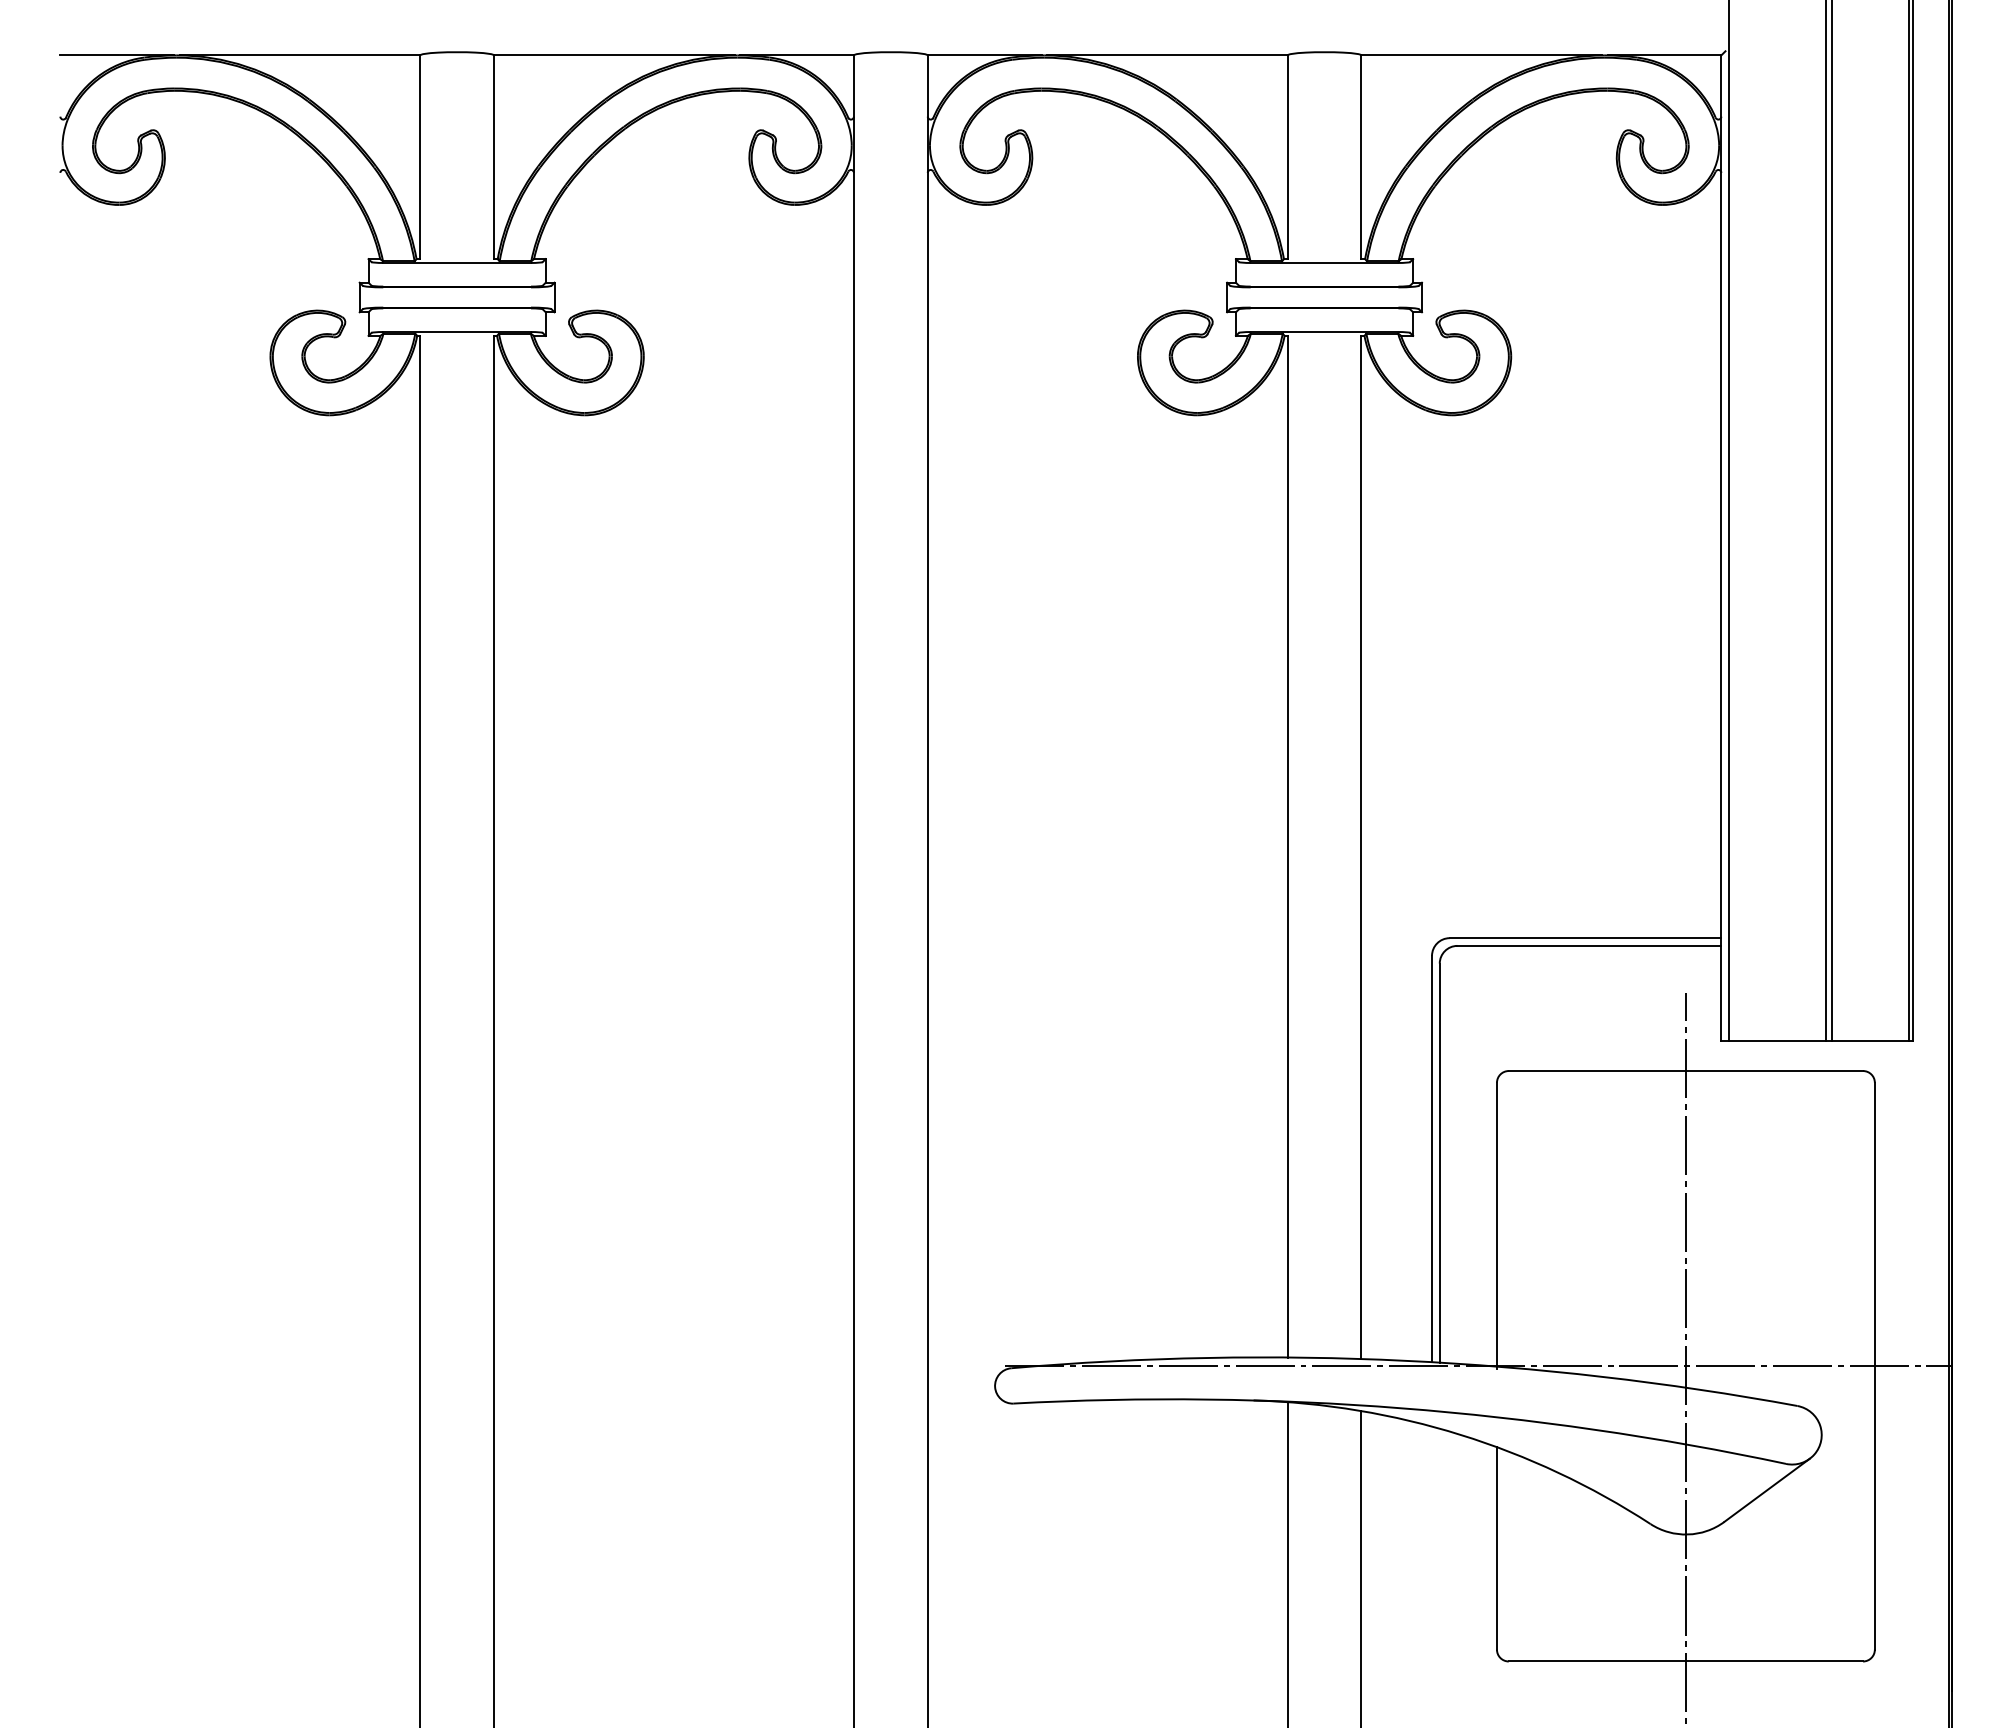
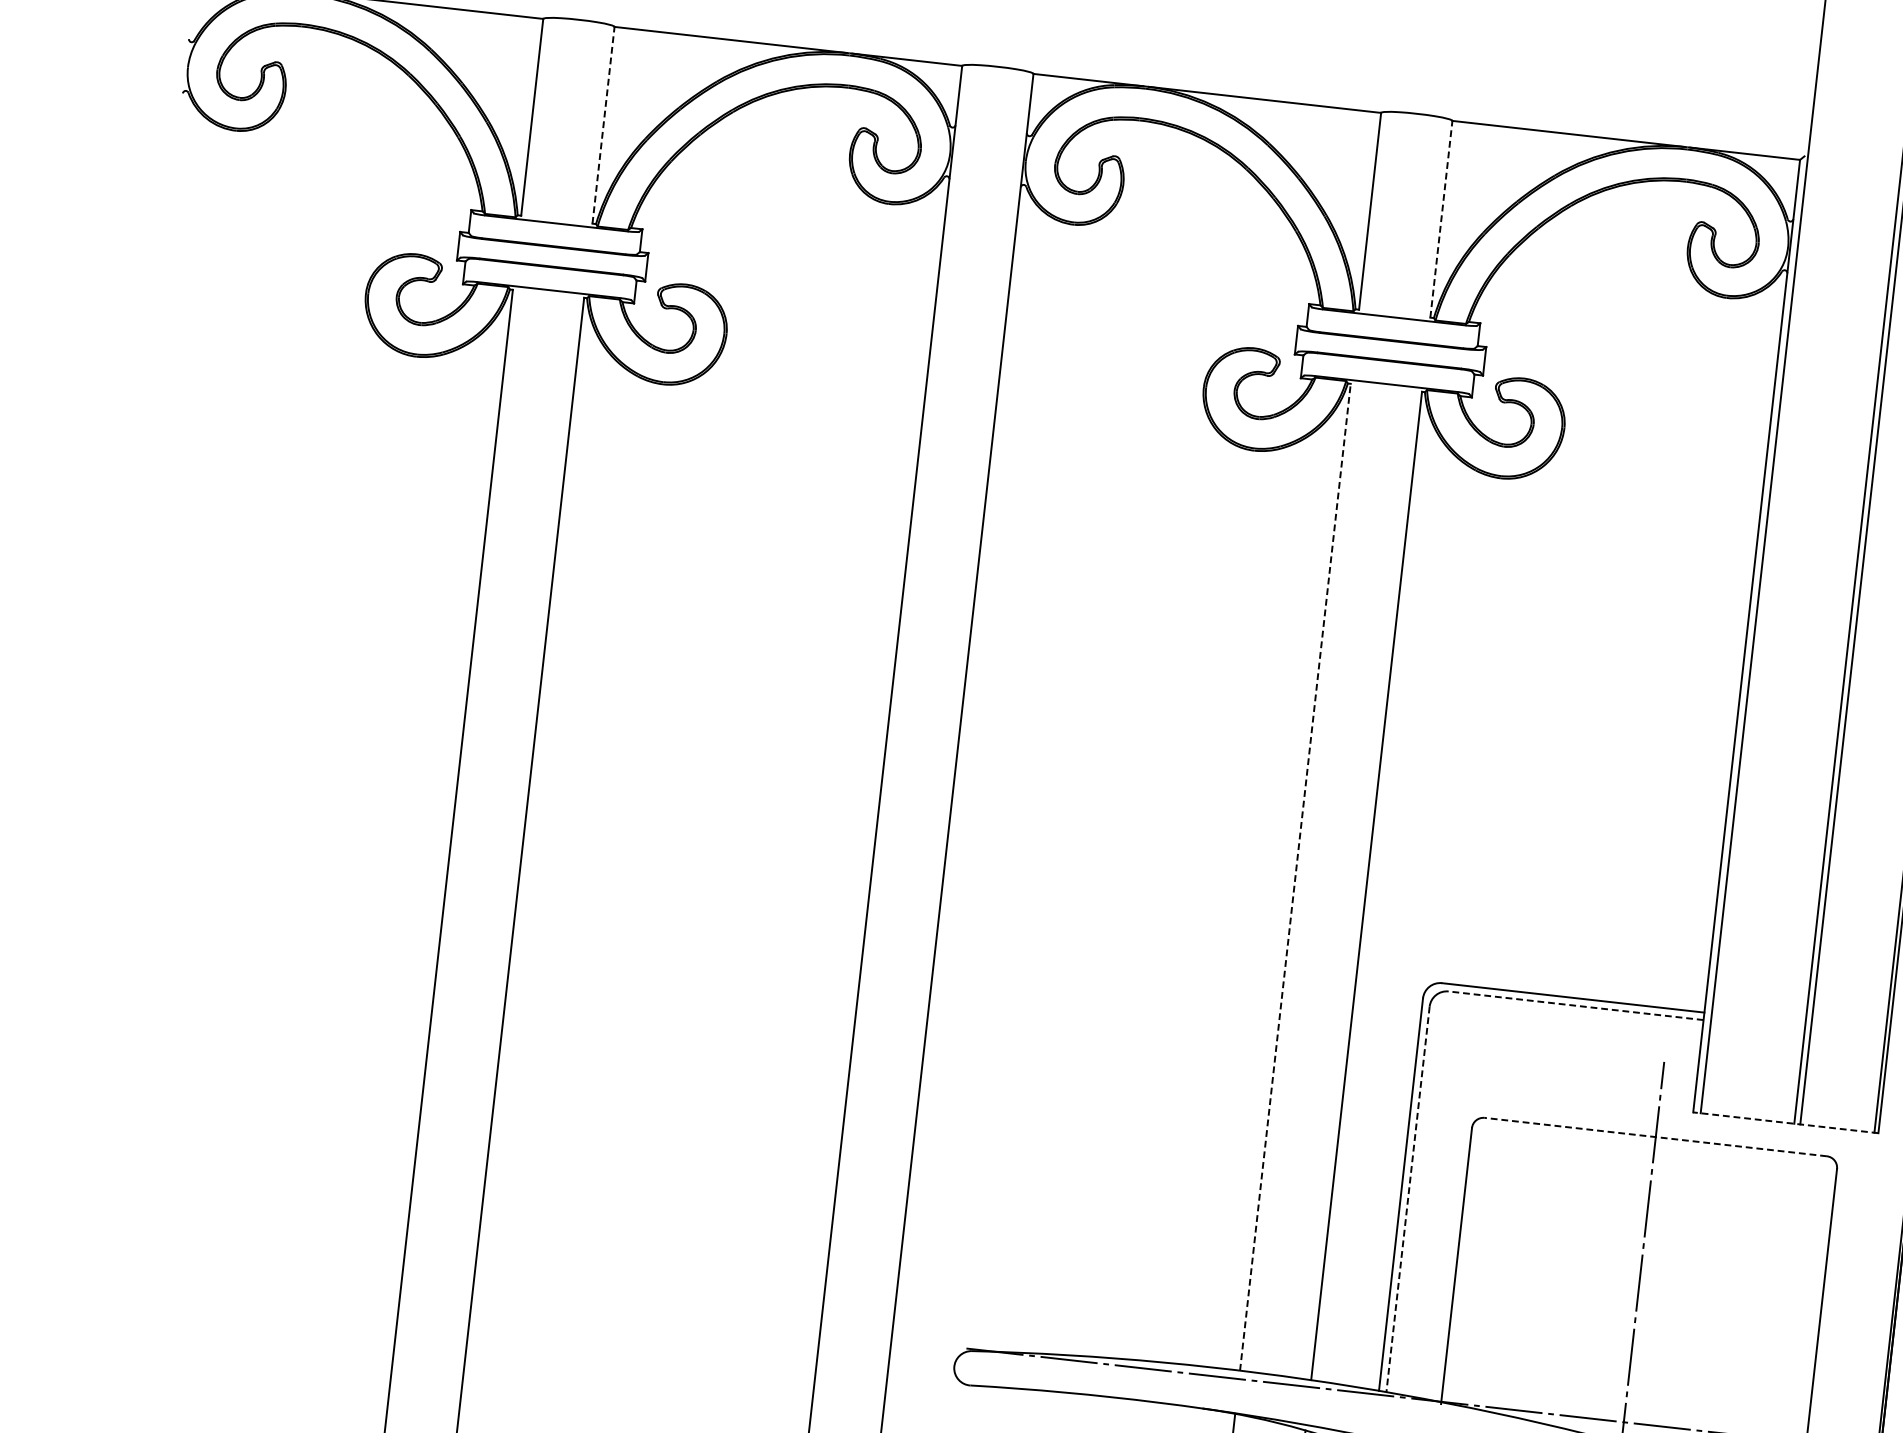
line: (494, 157) -> (603, 125), solid -> dashed
line: (1361, 157) -> (1441, 219), solid -> dashed
line: (1287, 846) -> (1295, 877), solid -> dashed
line: (1589, 945) -> (1576, 1005), solid -> dashed
line: (1817, 1041) -> (1786, 1122), solid -> dashed
line: (1685, 1071) -> (1655, 1137), solid -> dashed
line: (1439, 1163) -> (1407, 1199), solid -> dashed

